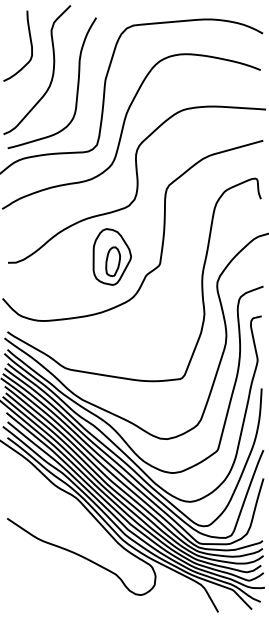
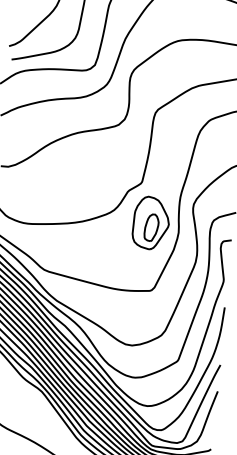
part: (111, 256) -> (150, 222), moved

